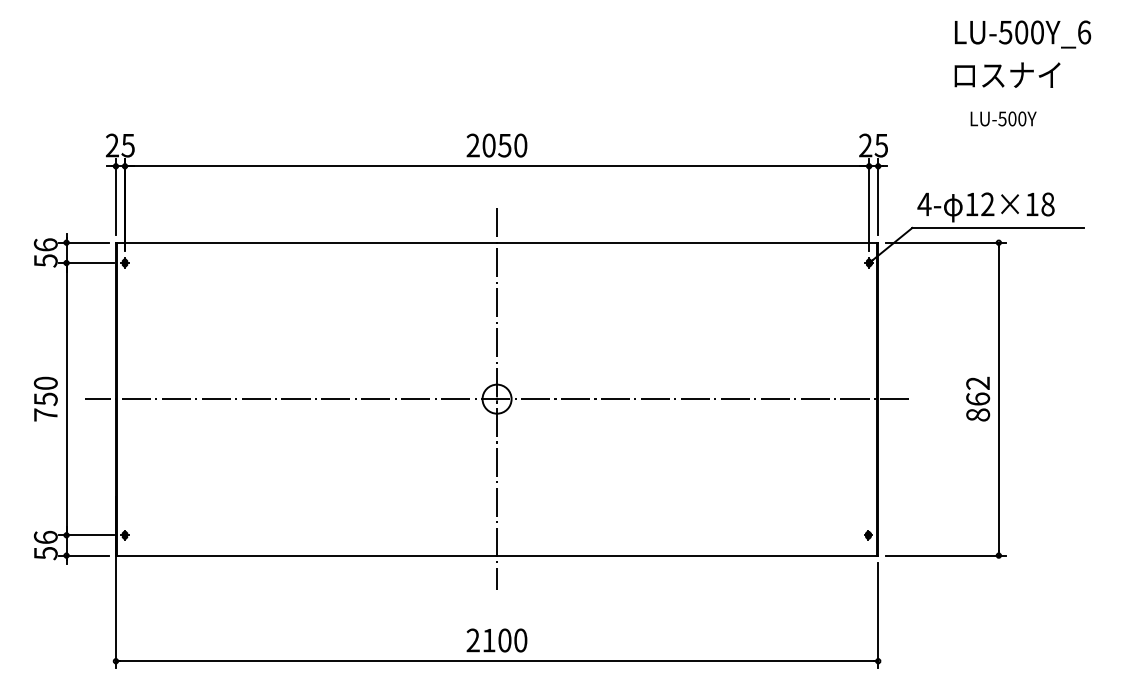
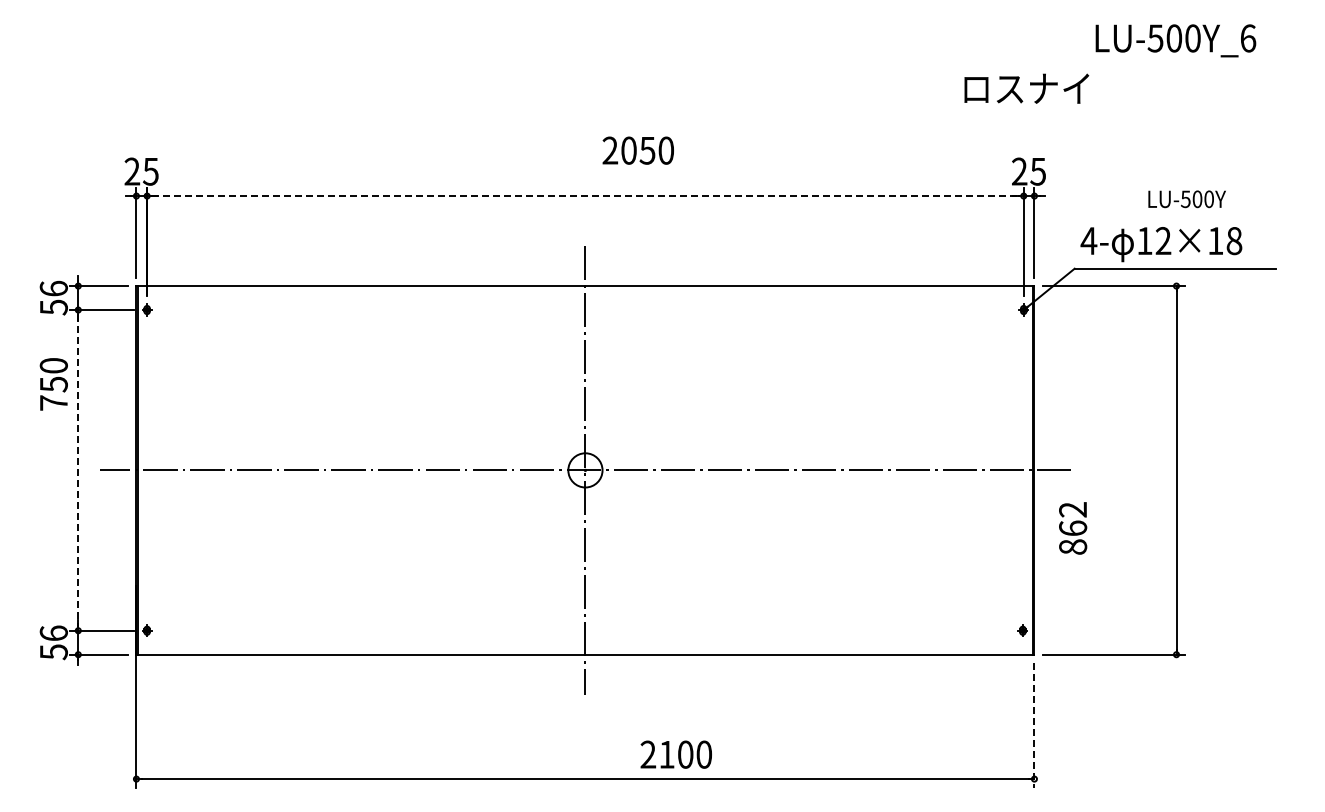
text: (1022, 34) -> (1175, 40), moved
text: (1007, 74) -> (1026, 88), moved
text: (1003, 119) -> (1186, 199), moved
text: (496, 145) -> (637, 150), moved
line: (497, 166) -> (585, 196), solid -> dashed
text: (45, 399) -> (53, 384), moved
line: (66, 399) -> (78, 470), solid -> dashed
text: (978, 399) -> (1073, 528), moved
line: (878, 615) -> (1034, 725), solid -> dashed
text: (496, 640) -> (675, 754), moved

